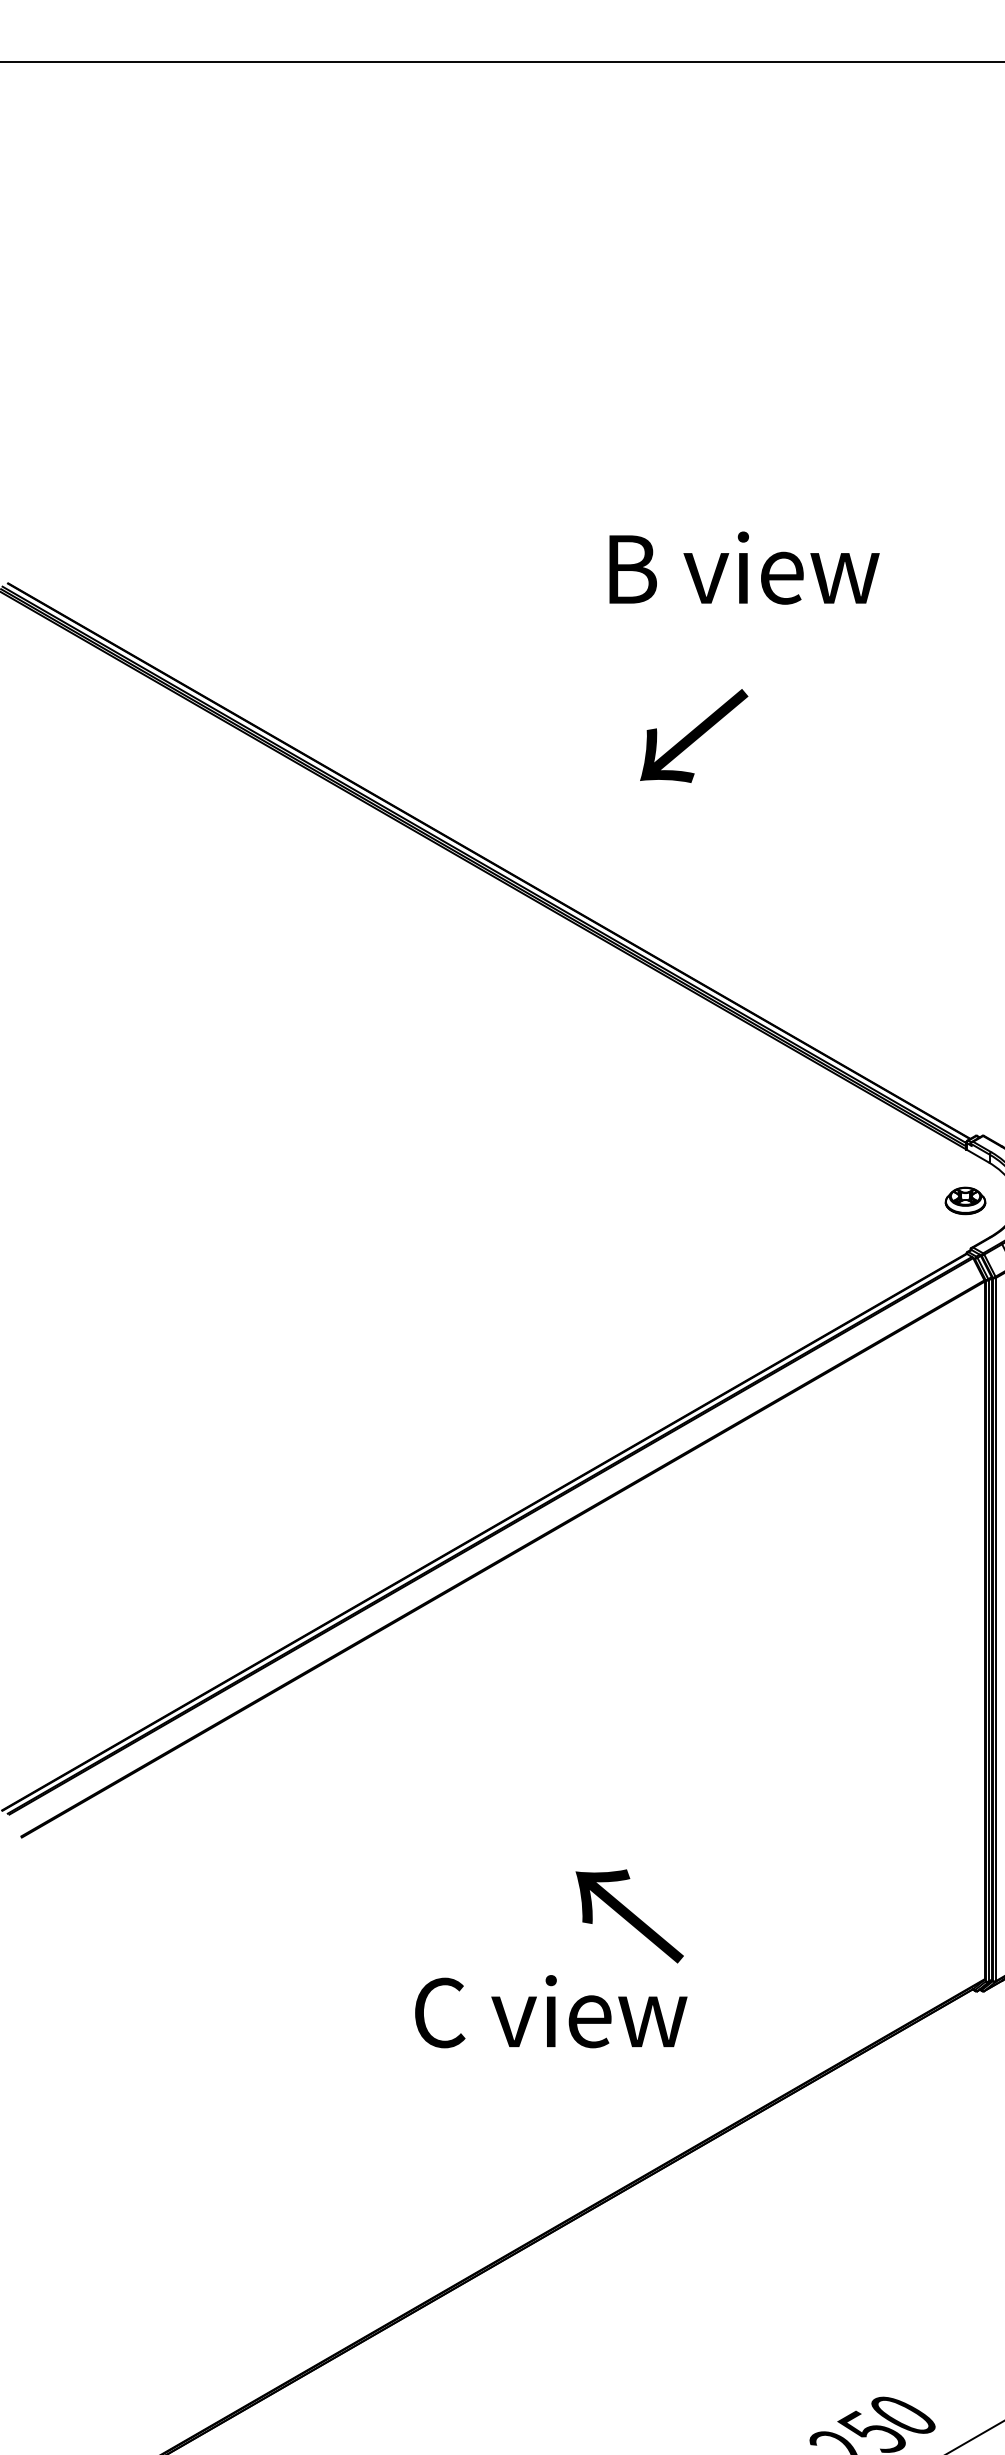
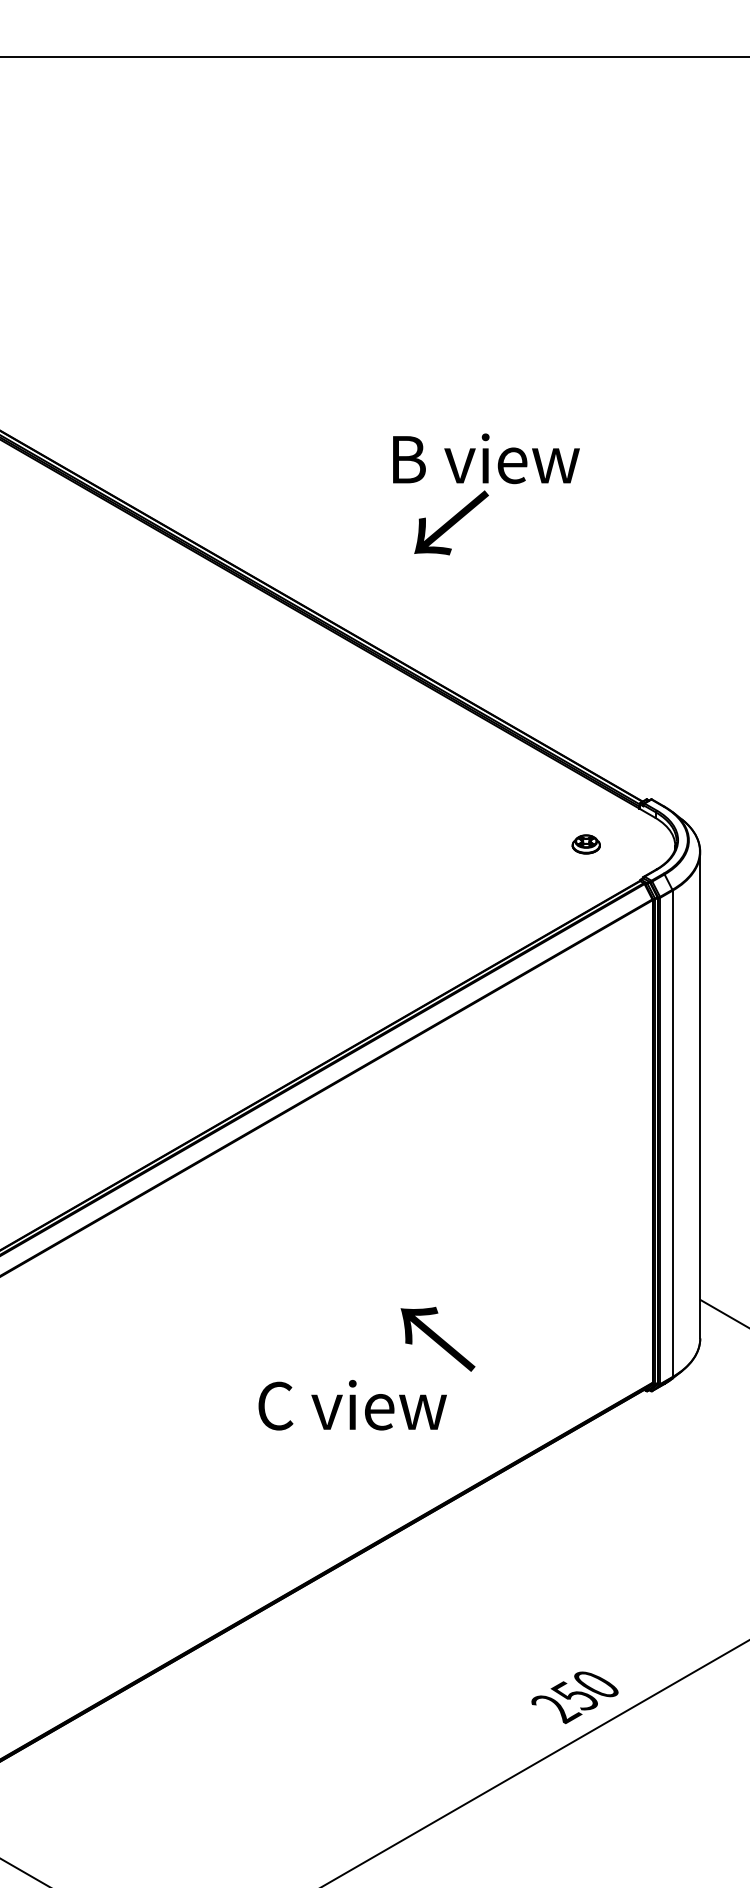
text: (744, 567) -> (486, 458), moved
part: (964, 1200) -> (585, 844), moved
text: (628, 1915) -> (437, 1338), moved

